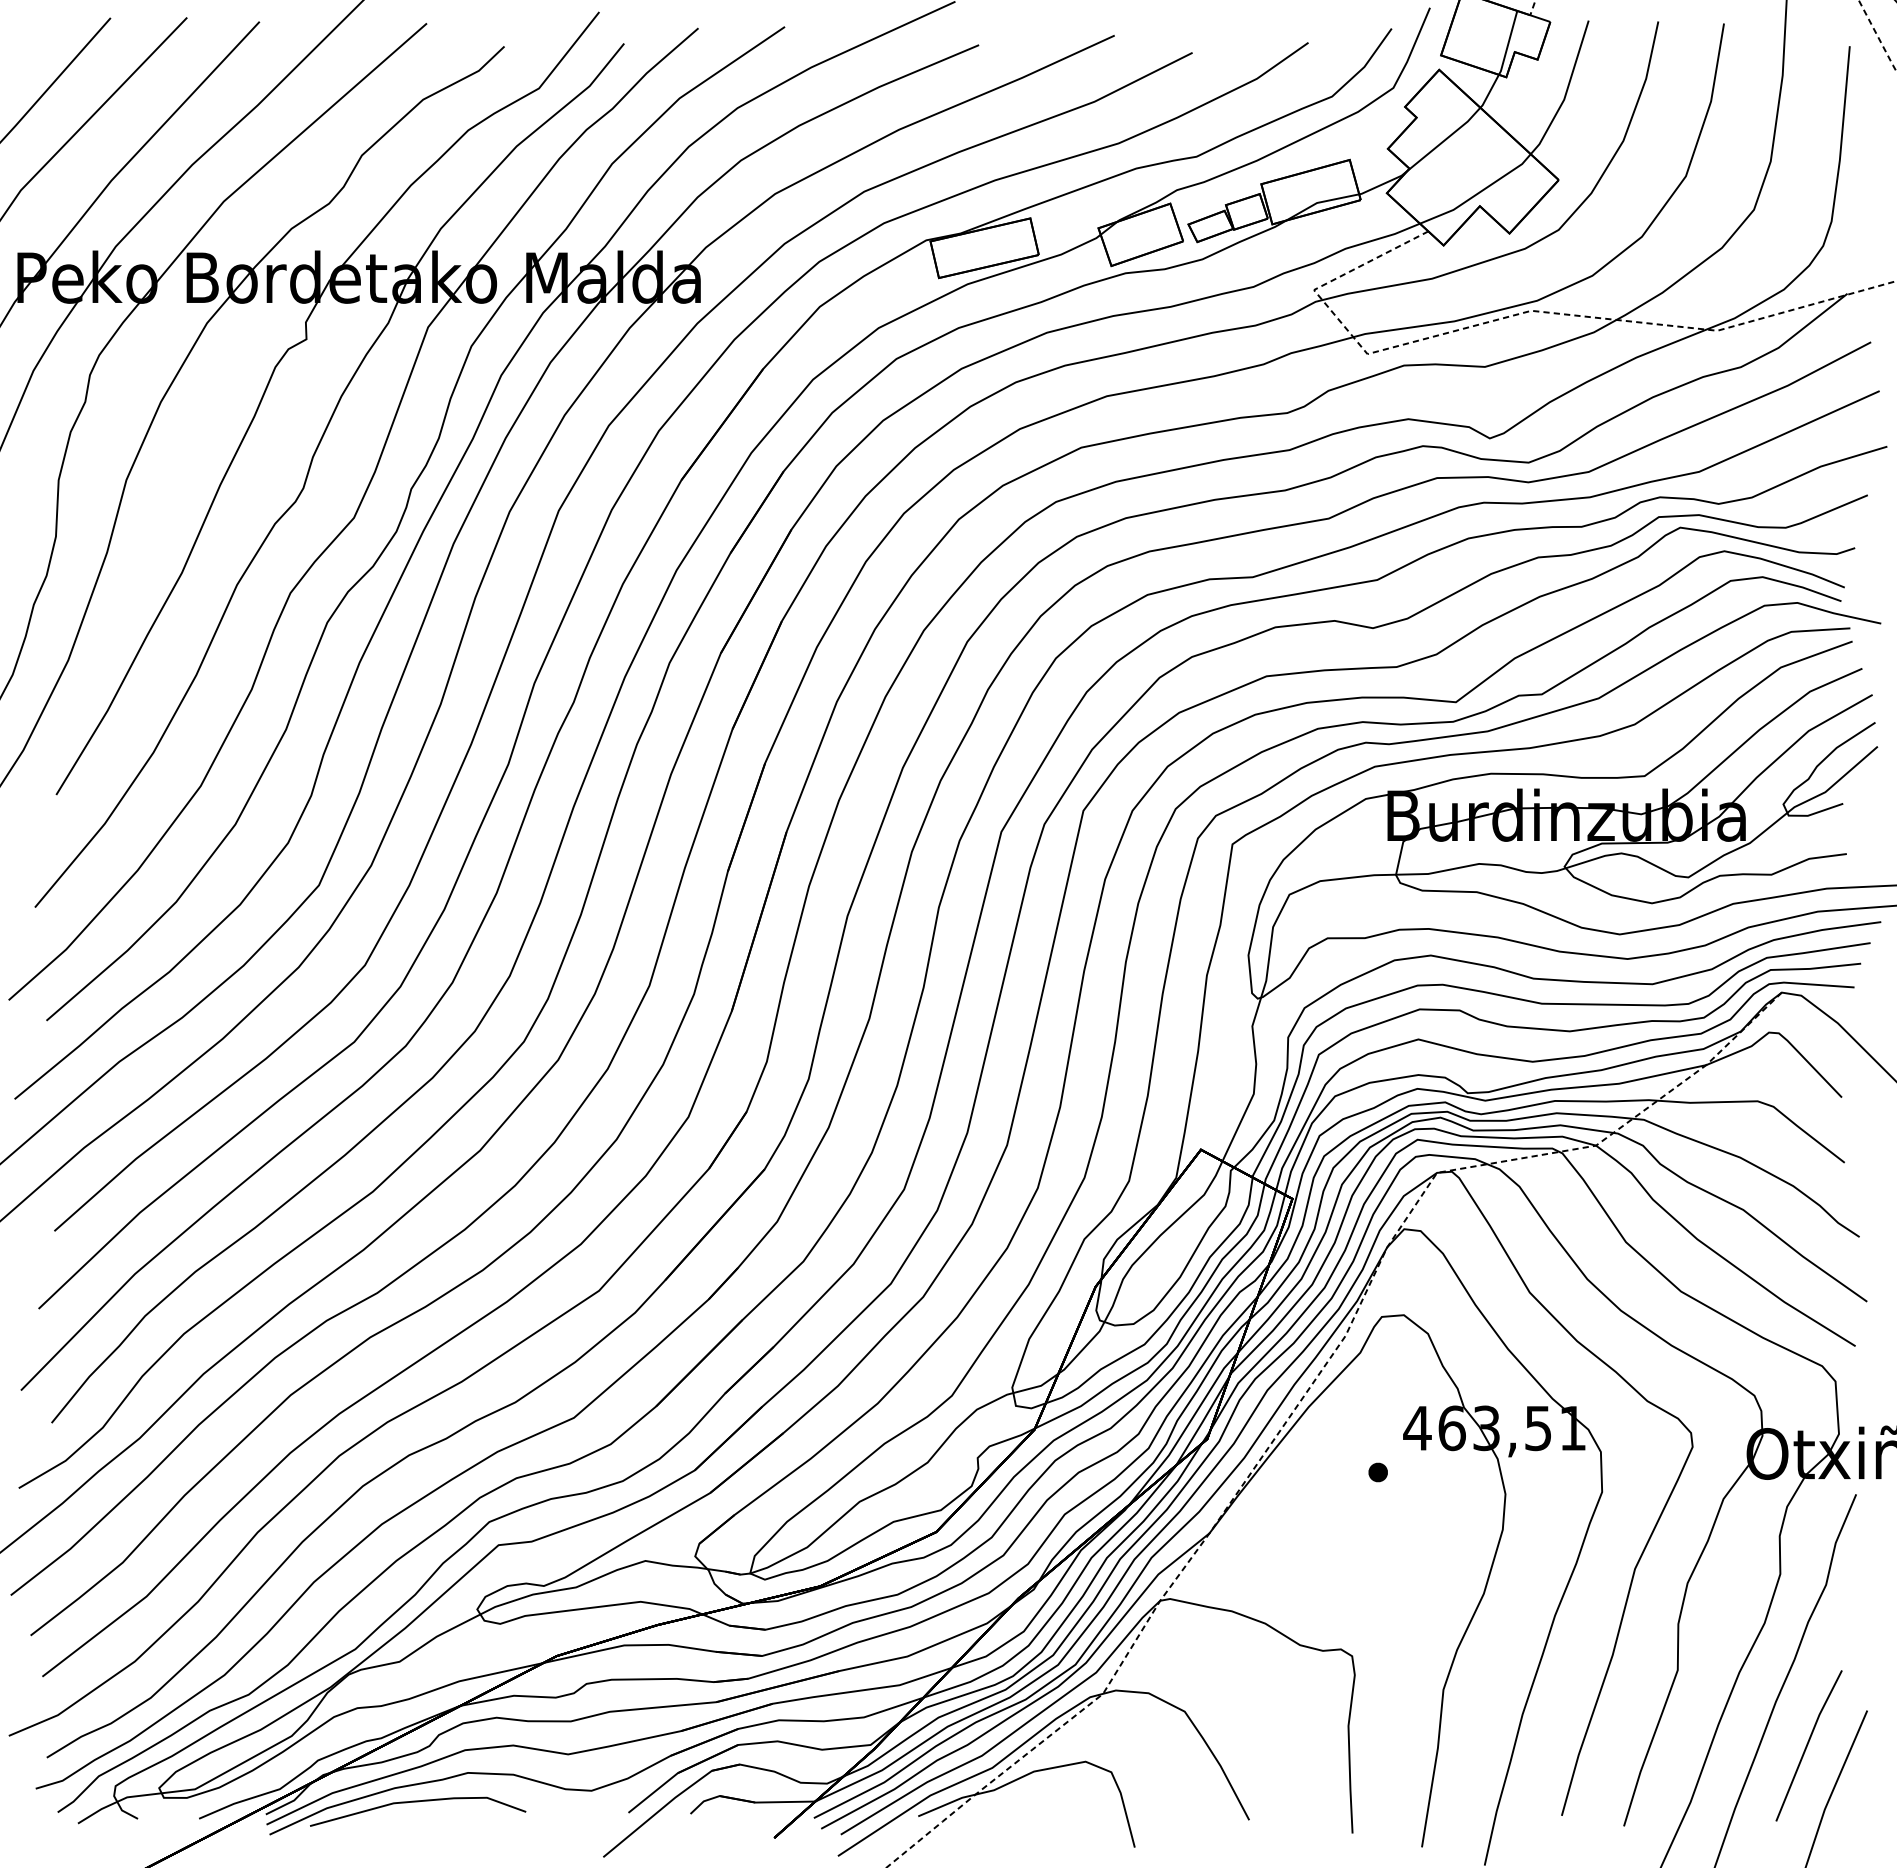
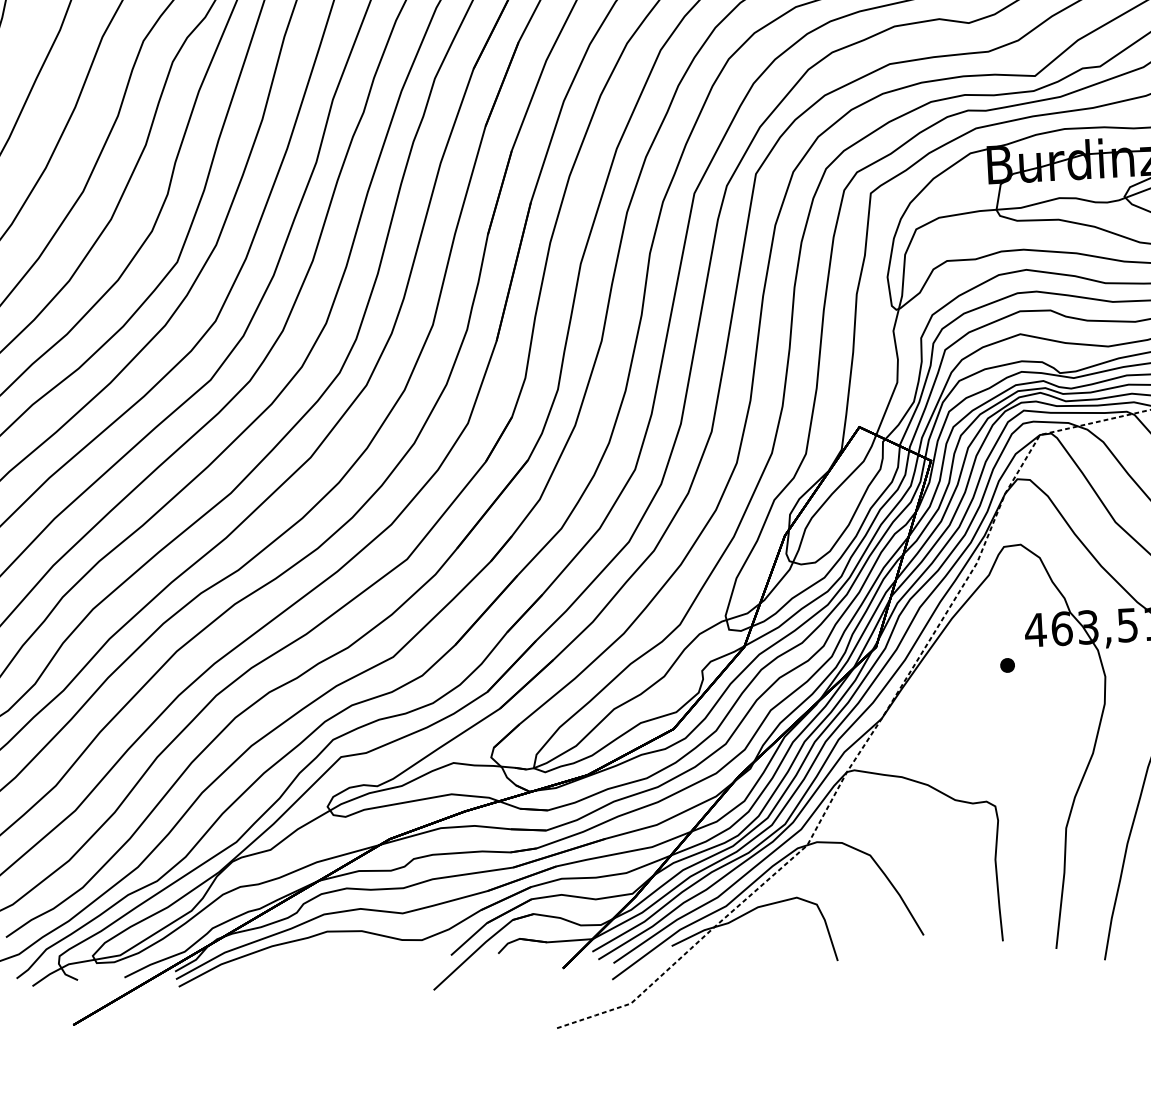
line: (418, 1802) -> (290, 956), removed

